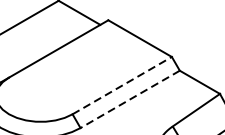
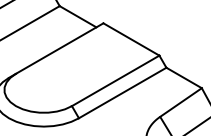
line: (122, 85) -> (115, 80), dashed -> solid
line: (129, 99) -> (122, 93), dashed -> solid

